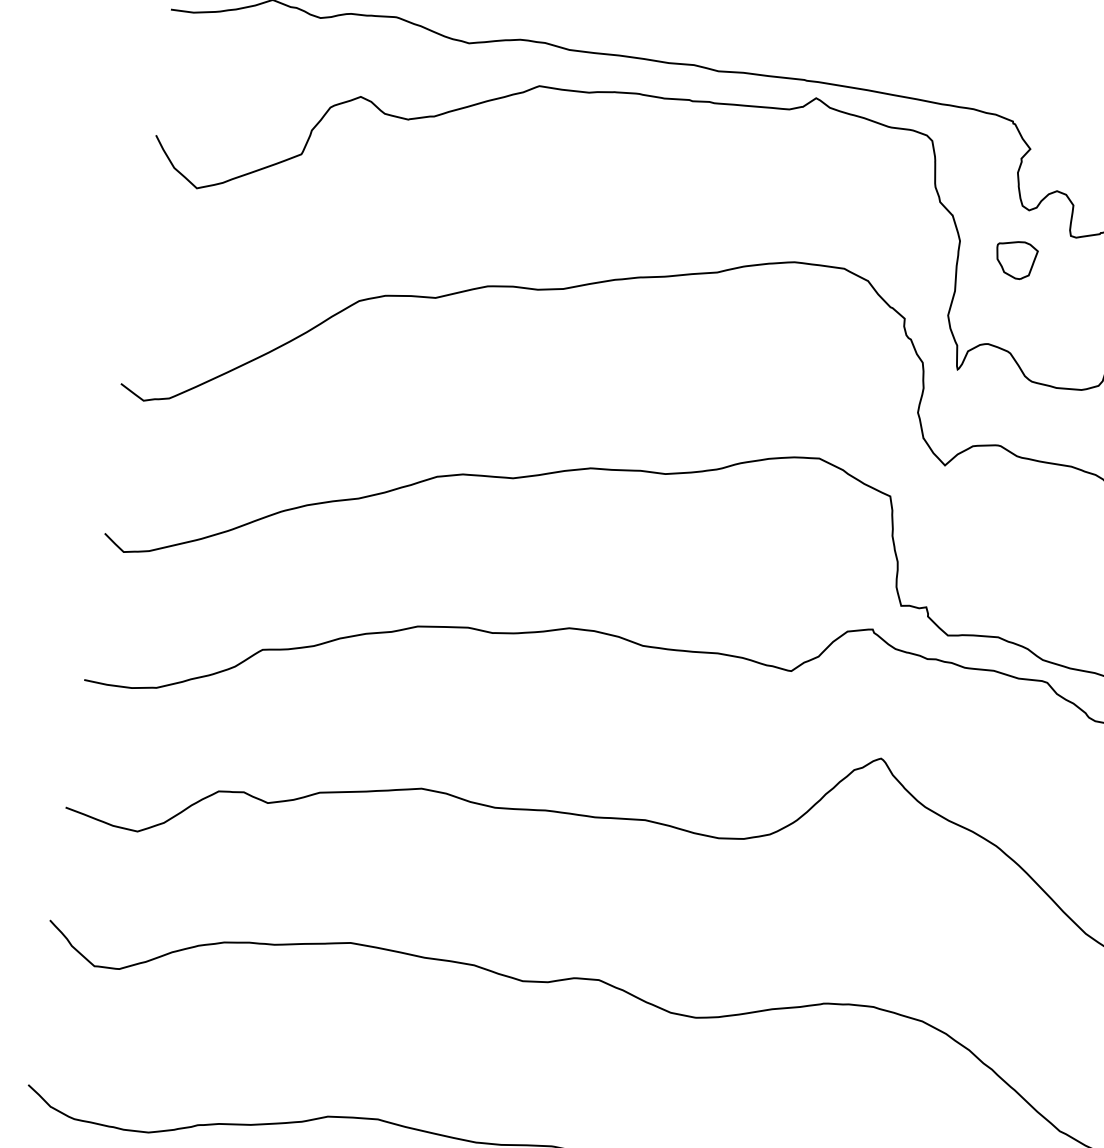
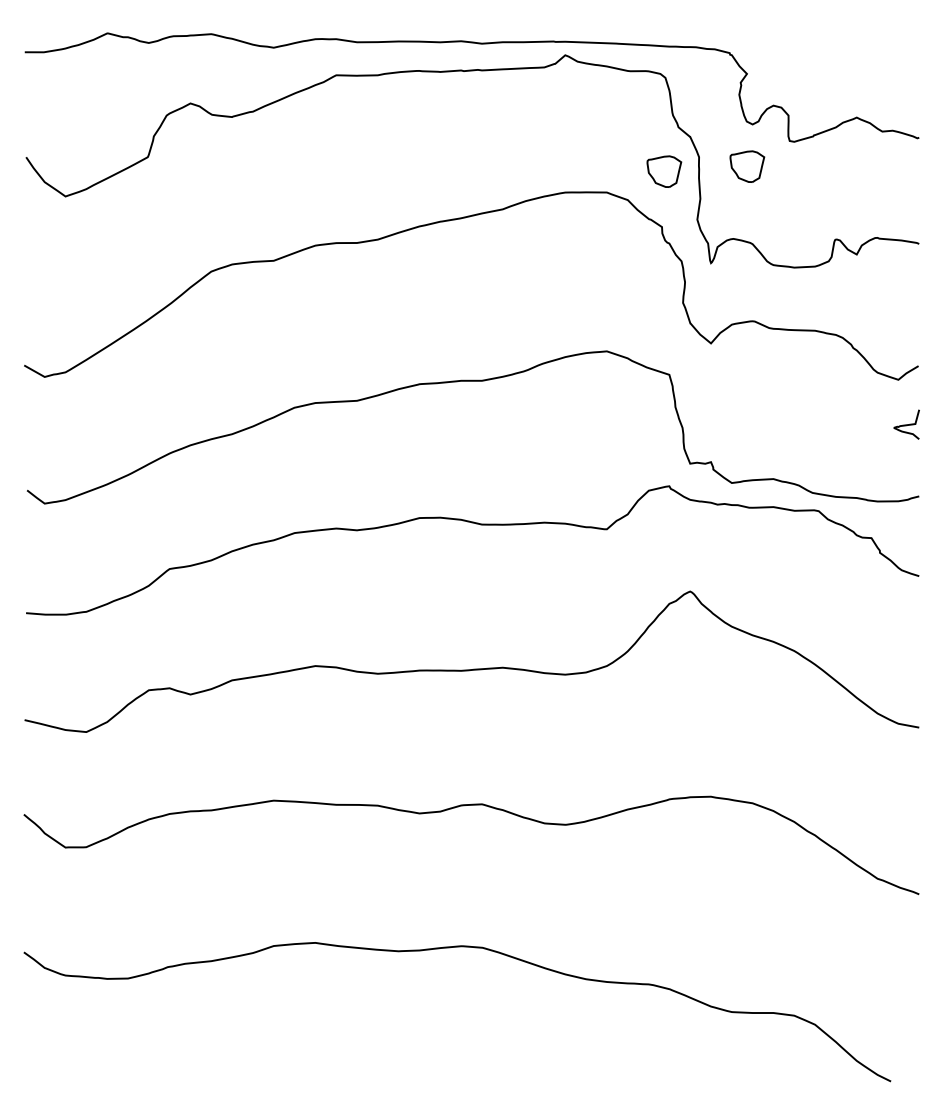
part: (916, 252) -> (664, 171), added

